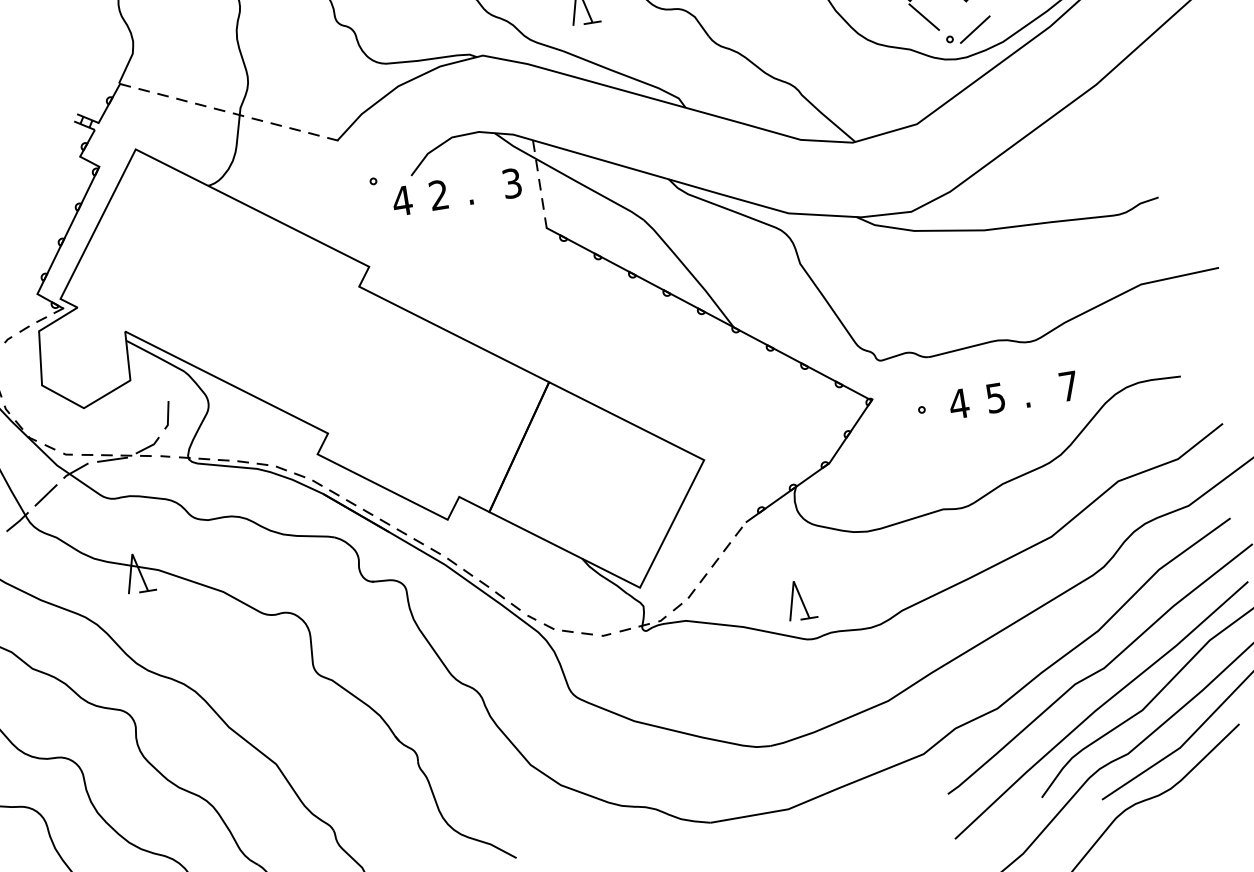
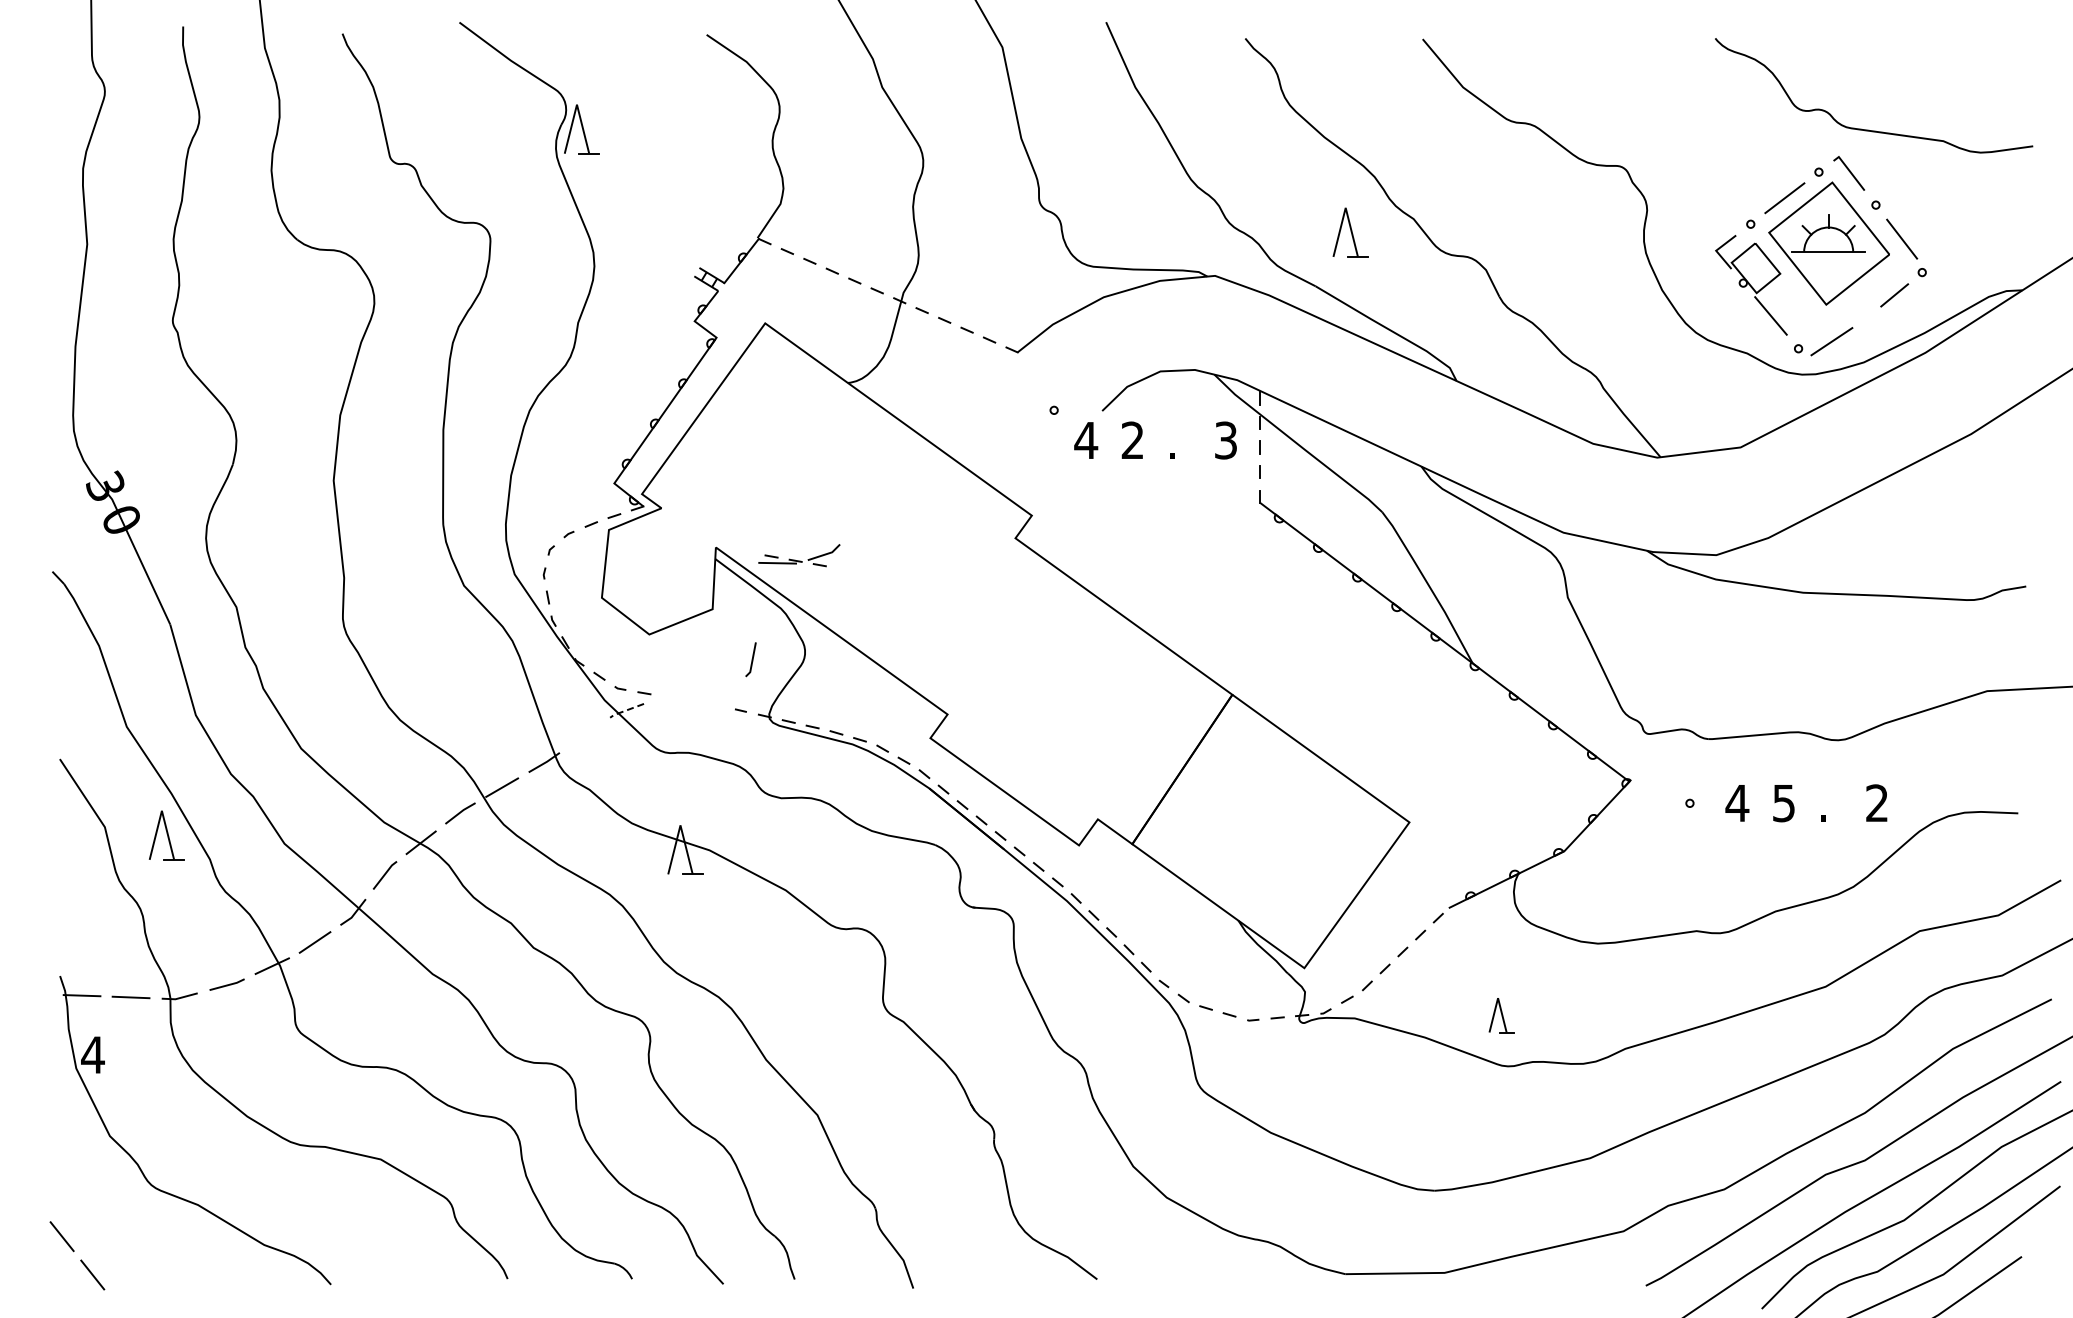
text: (1068, 385) -> (1876, 802), 7 -> 2
part: (128, 450) -> (799, 555), moved
line: (74, 470) -> (625, 710), solid -> dashed
line: (45, 494) -> (584, 734), removed
part: (800, 600) -> (1501, 1015), size x0.7

